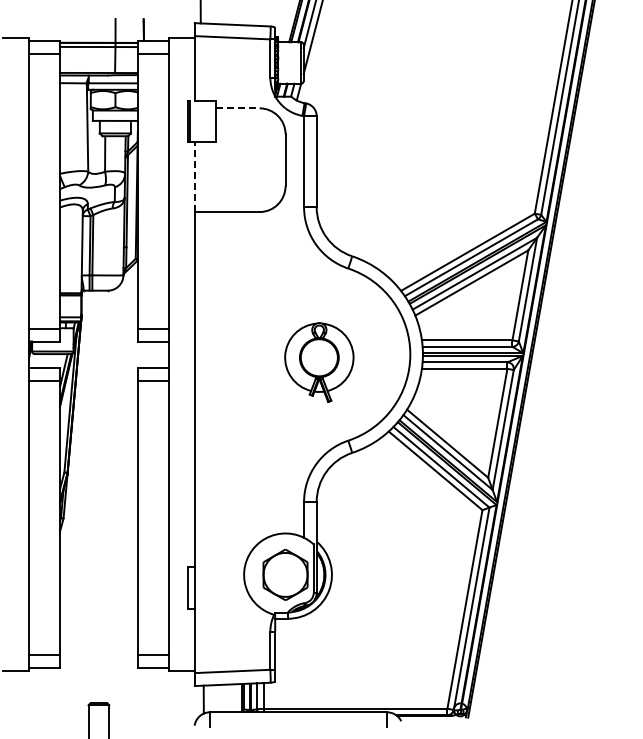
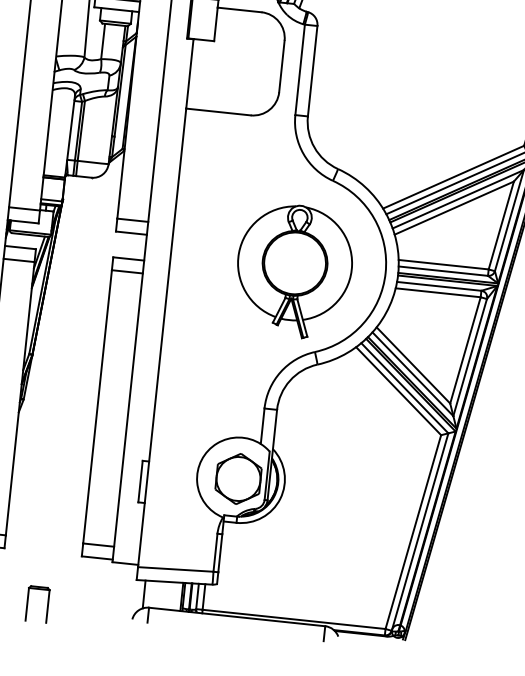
line: (238, 108) -> (240, 10), dashed -> solid
line: (194, 177) -> (189, 74), dashed -> solid
part: (319, 362) -> (294, 271), size x1.67

